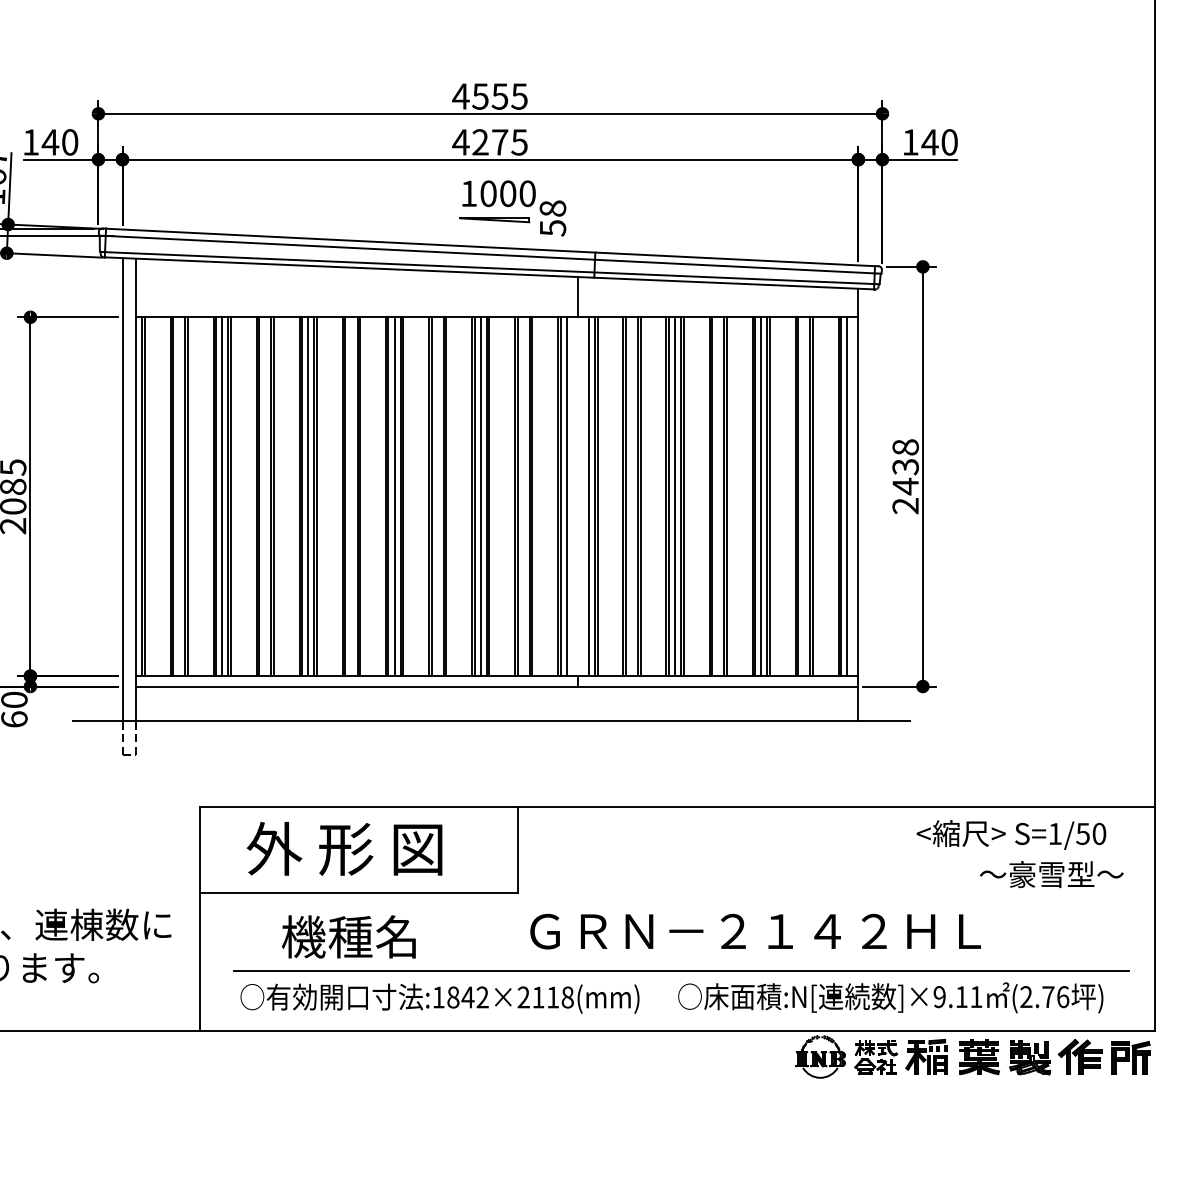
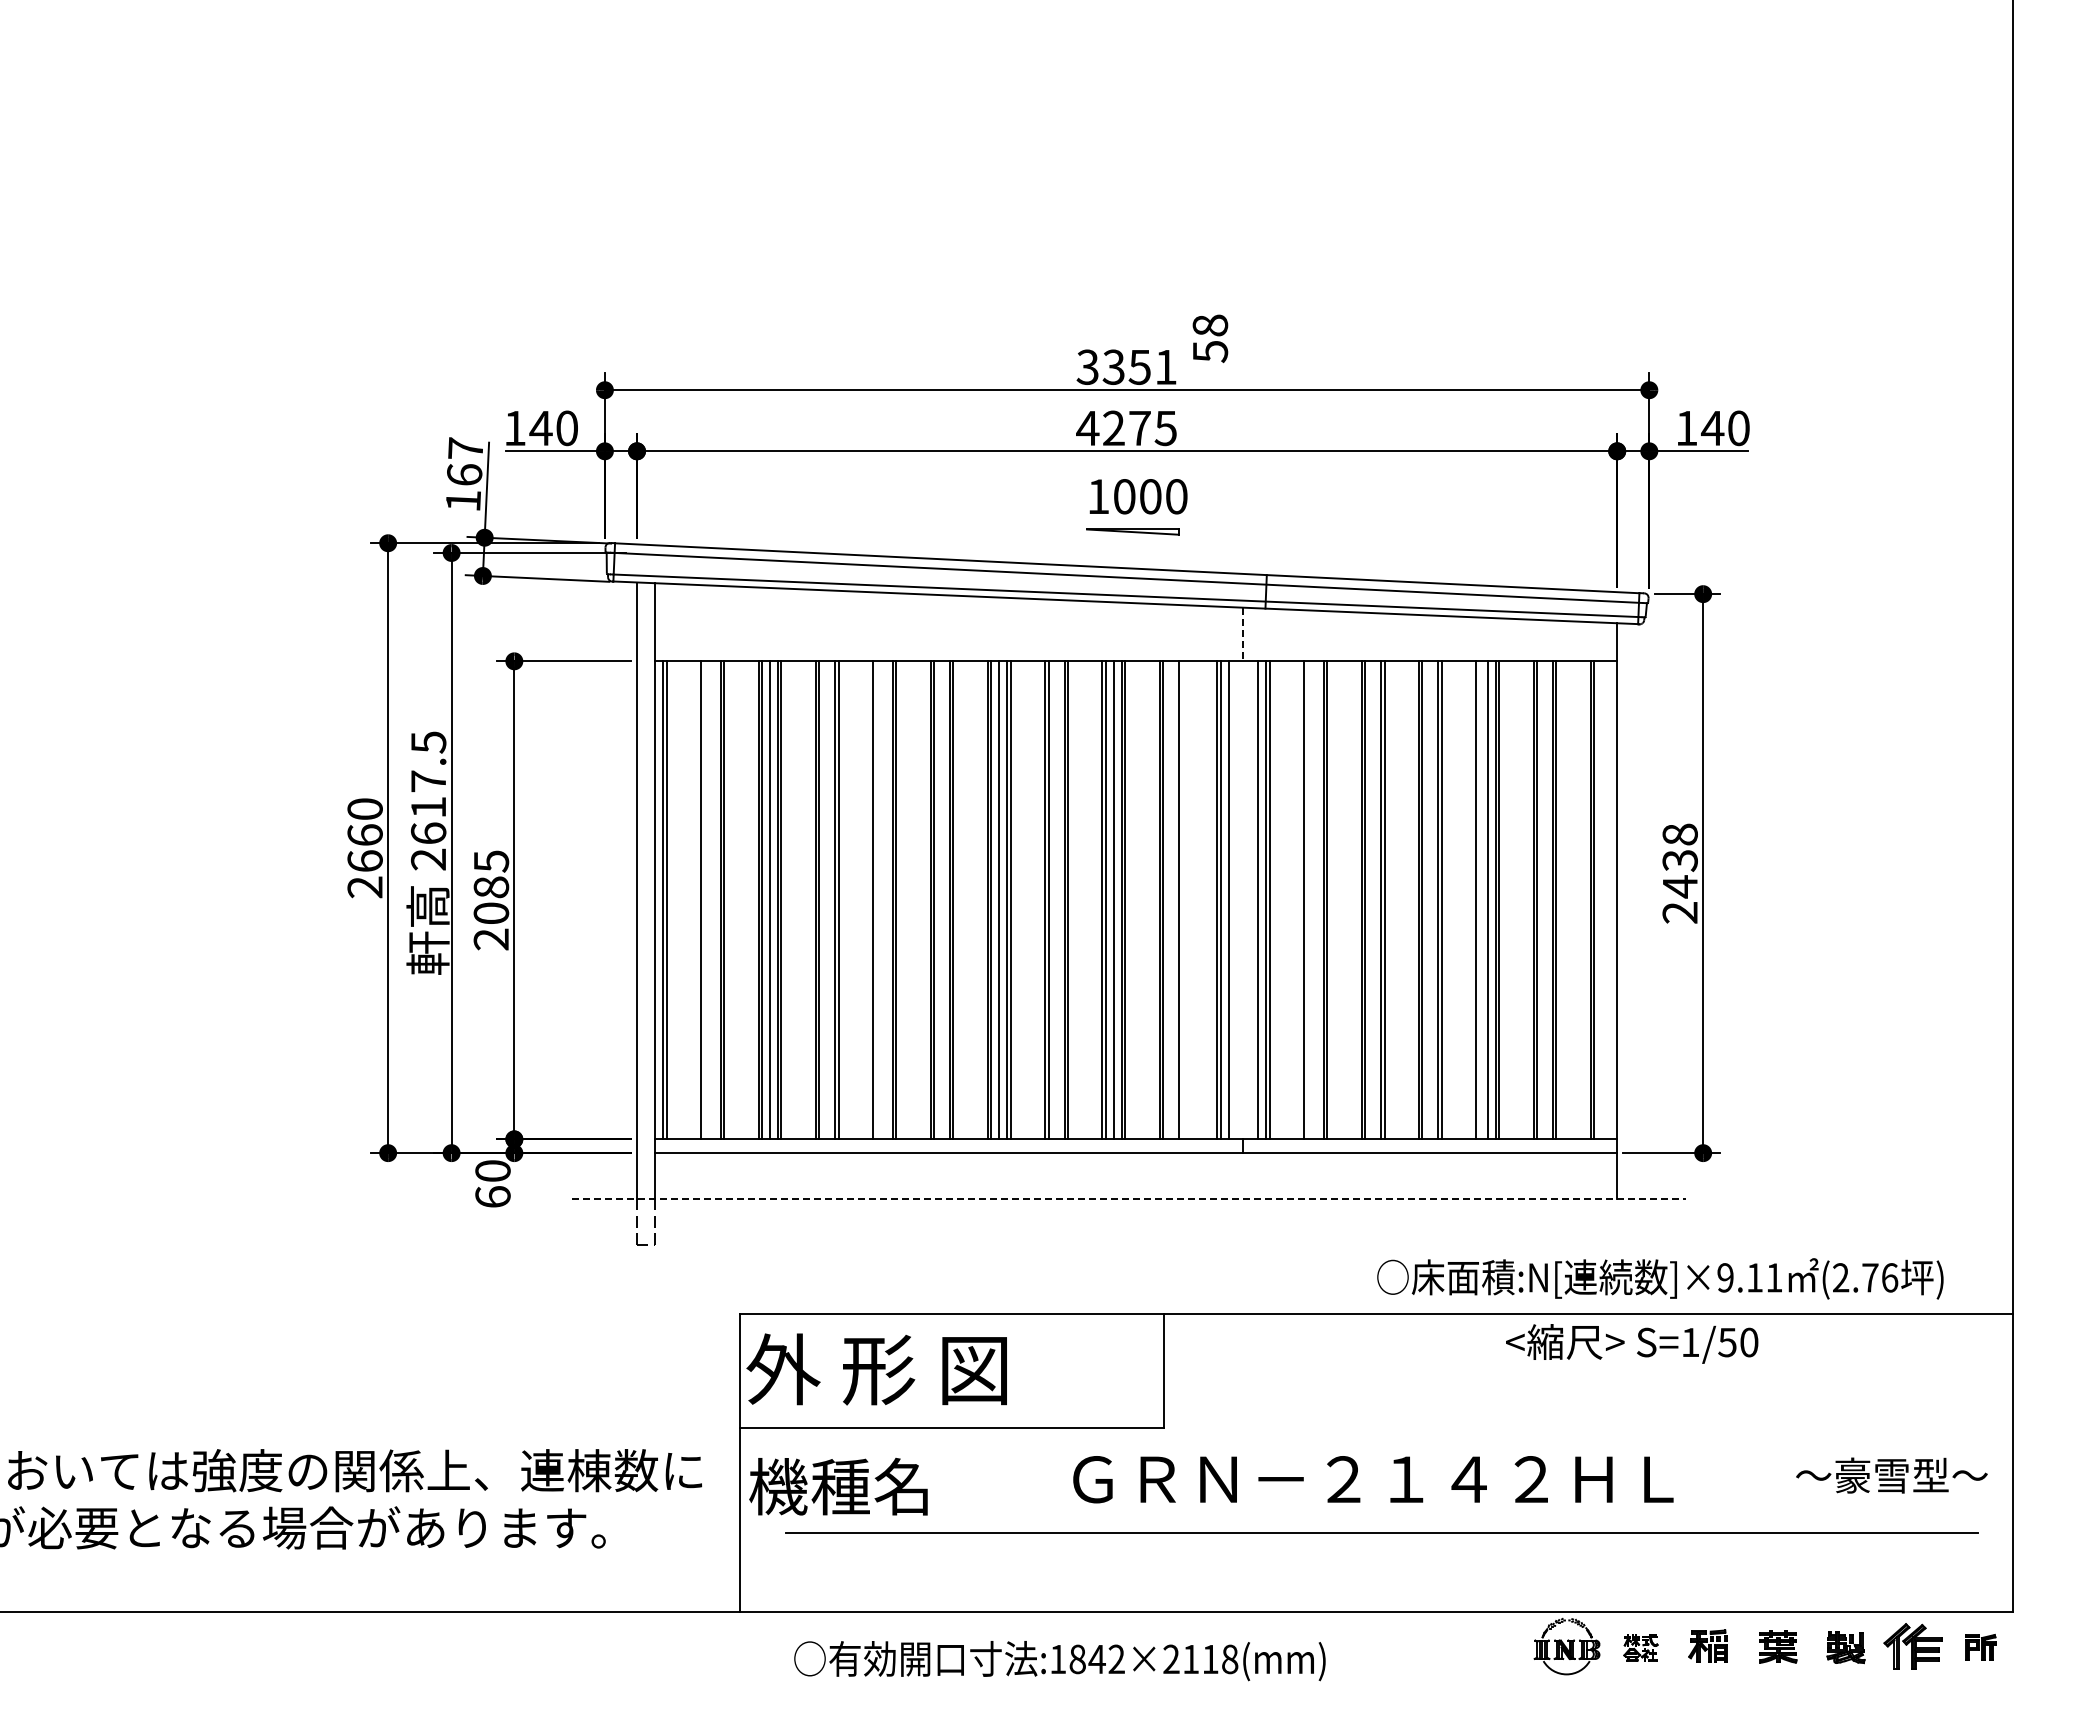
text: (489, 95) -> (1126, 366), 4555 -> 3351
text: (553, 218) -> (1210, 338), moved
line: (577, 297) -> (1243, 634), solid -> dashed
line: (173, 496) -> (704, 900), removed
line: (302, 496) -> (876, 900), removed
line: (308, 496) -> (884, 900), removed
line: (532, 496) -> (1182, 900), removed
line: (625, 496) -> (1307, 900), removed
line: (675, 496) -> (1373, 900), removed
line: (754, 496) -> (1479, 900), removed
line: (847, 496) -> (1602, 900), removed
line: (492, 721) -> (1129, 1199), solid -> dashed
text: (1011, 834) -> (1632, 1343), moved
text: (344, 848) -> (876, 1369), moved
text: (1051, 874) -> (1891, 1475), moved
text: (755, 931) -> (1373, 1479), moved
text: (348, 936) -> (838, 1486), moved
text: (890, 997) -> (1660, 1278), moved
text: (439, 999) -> (1059, 1661), moved
part: (926, 1056) -> (1707, 1645), size x0.7
part: (979, 1056) -> (1778, 1646), size x0.7
part: (875, 1057) -> (1640, 1647), size x0.6
part: (1029, 1057) -> (1845, 1647), size x0.7
part: (1131, 1057) -> (1980, 1647), size x0.6

